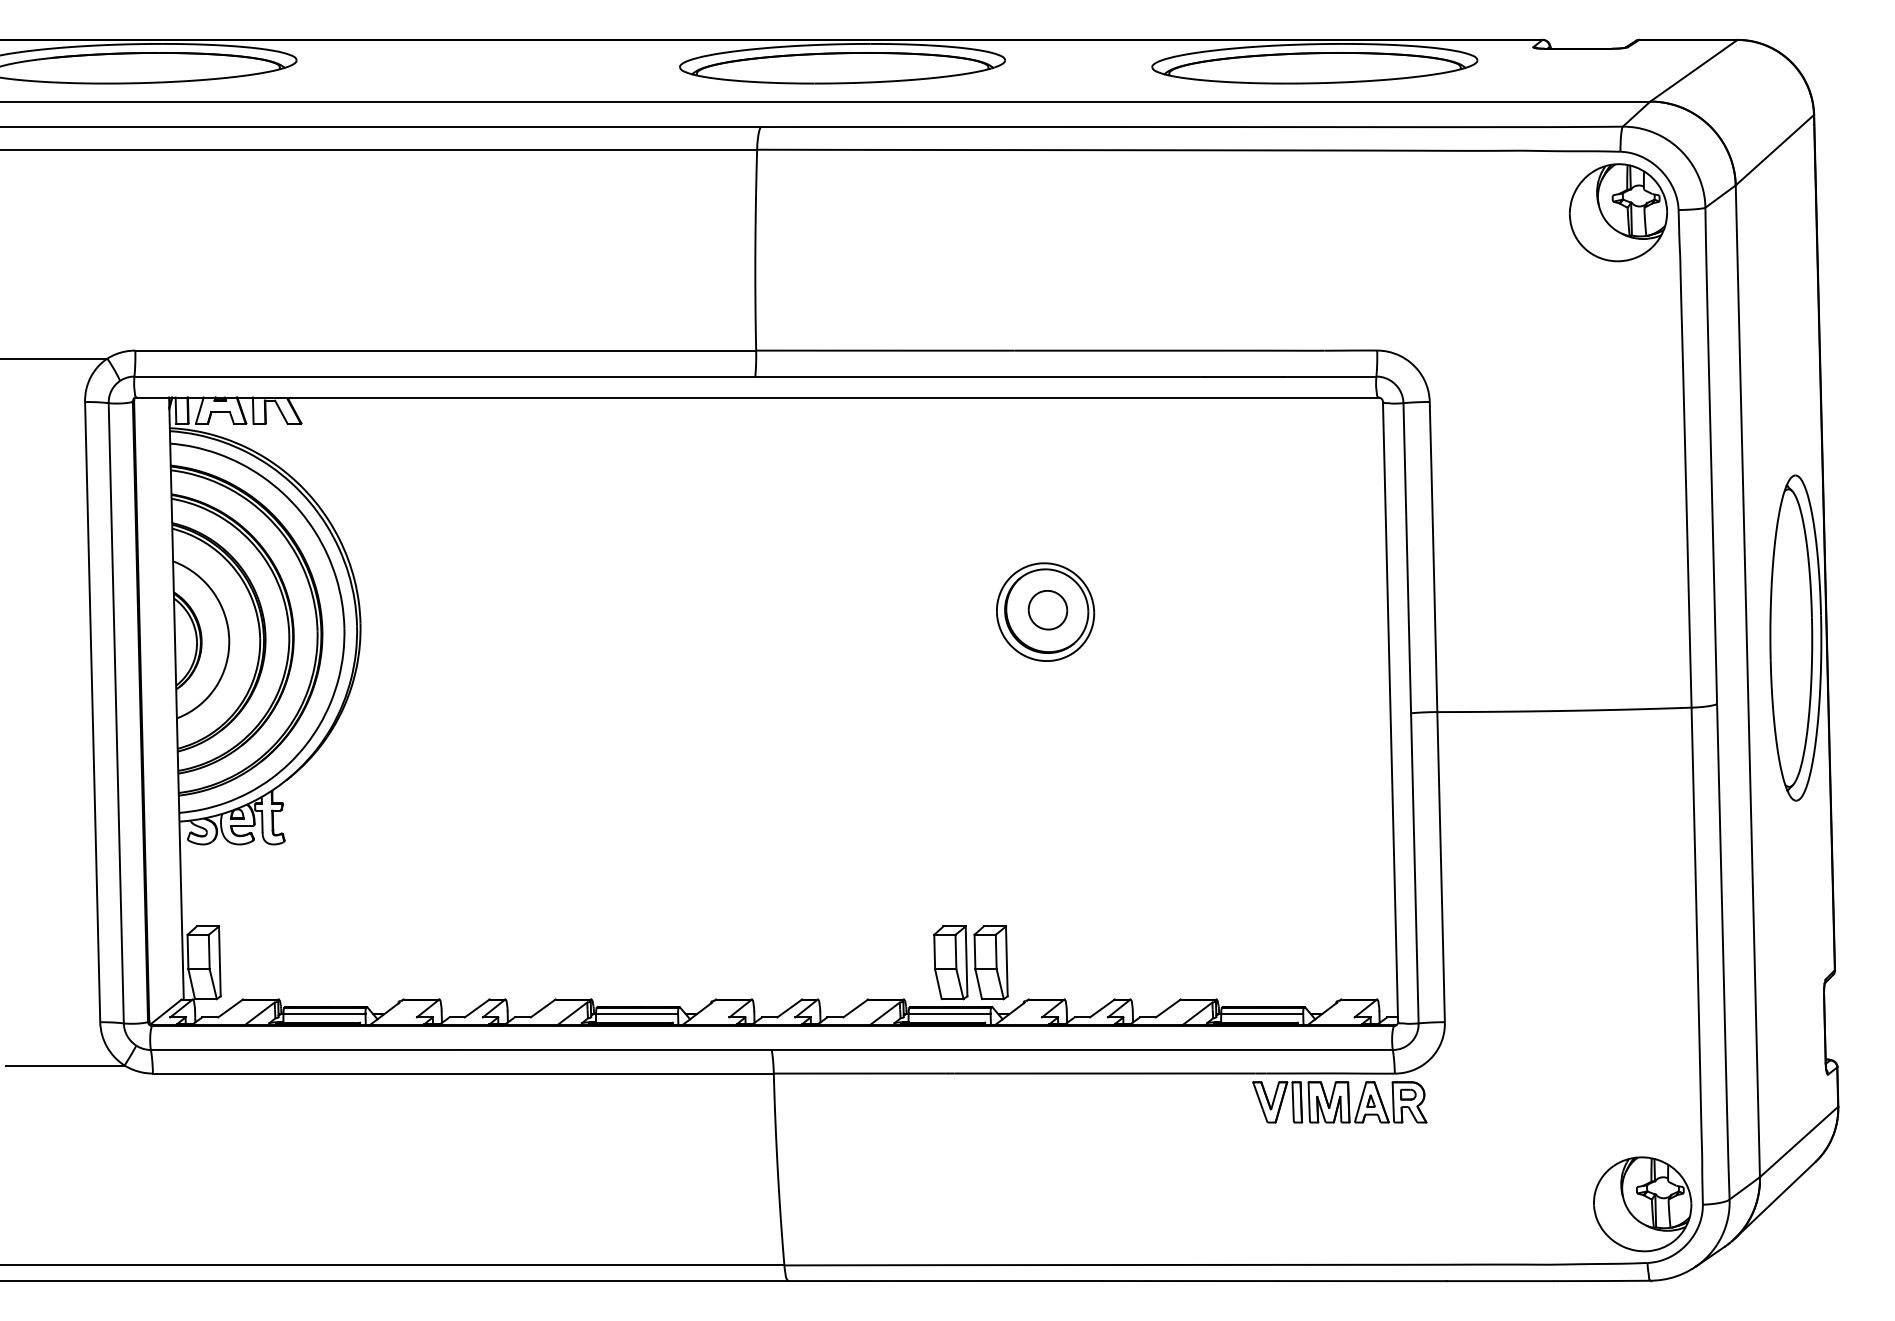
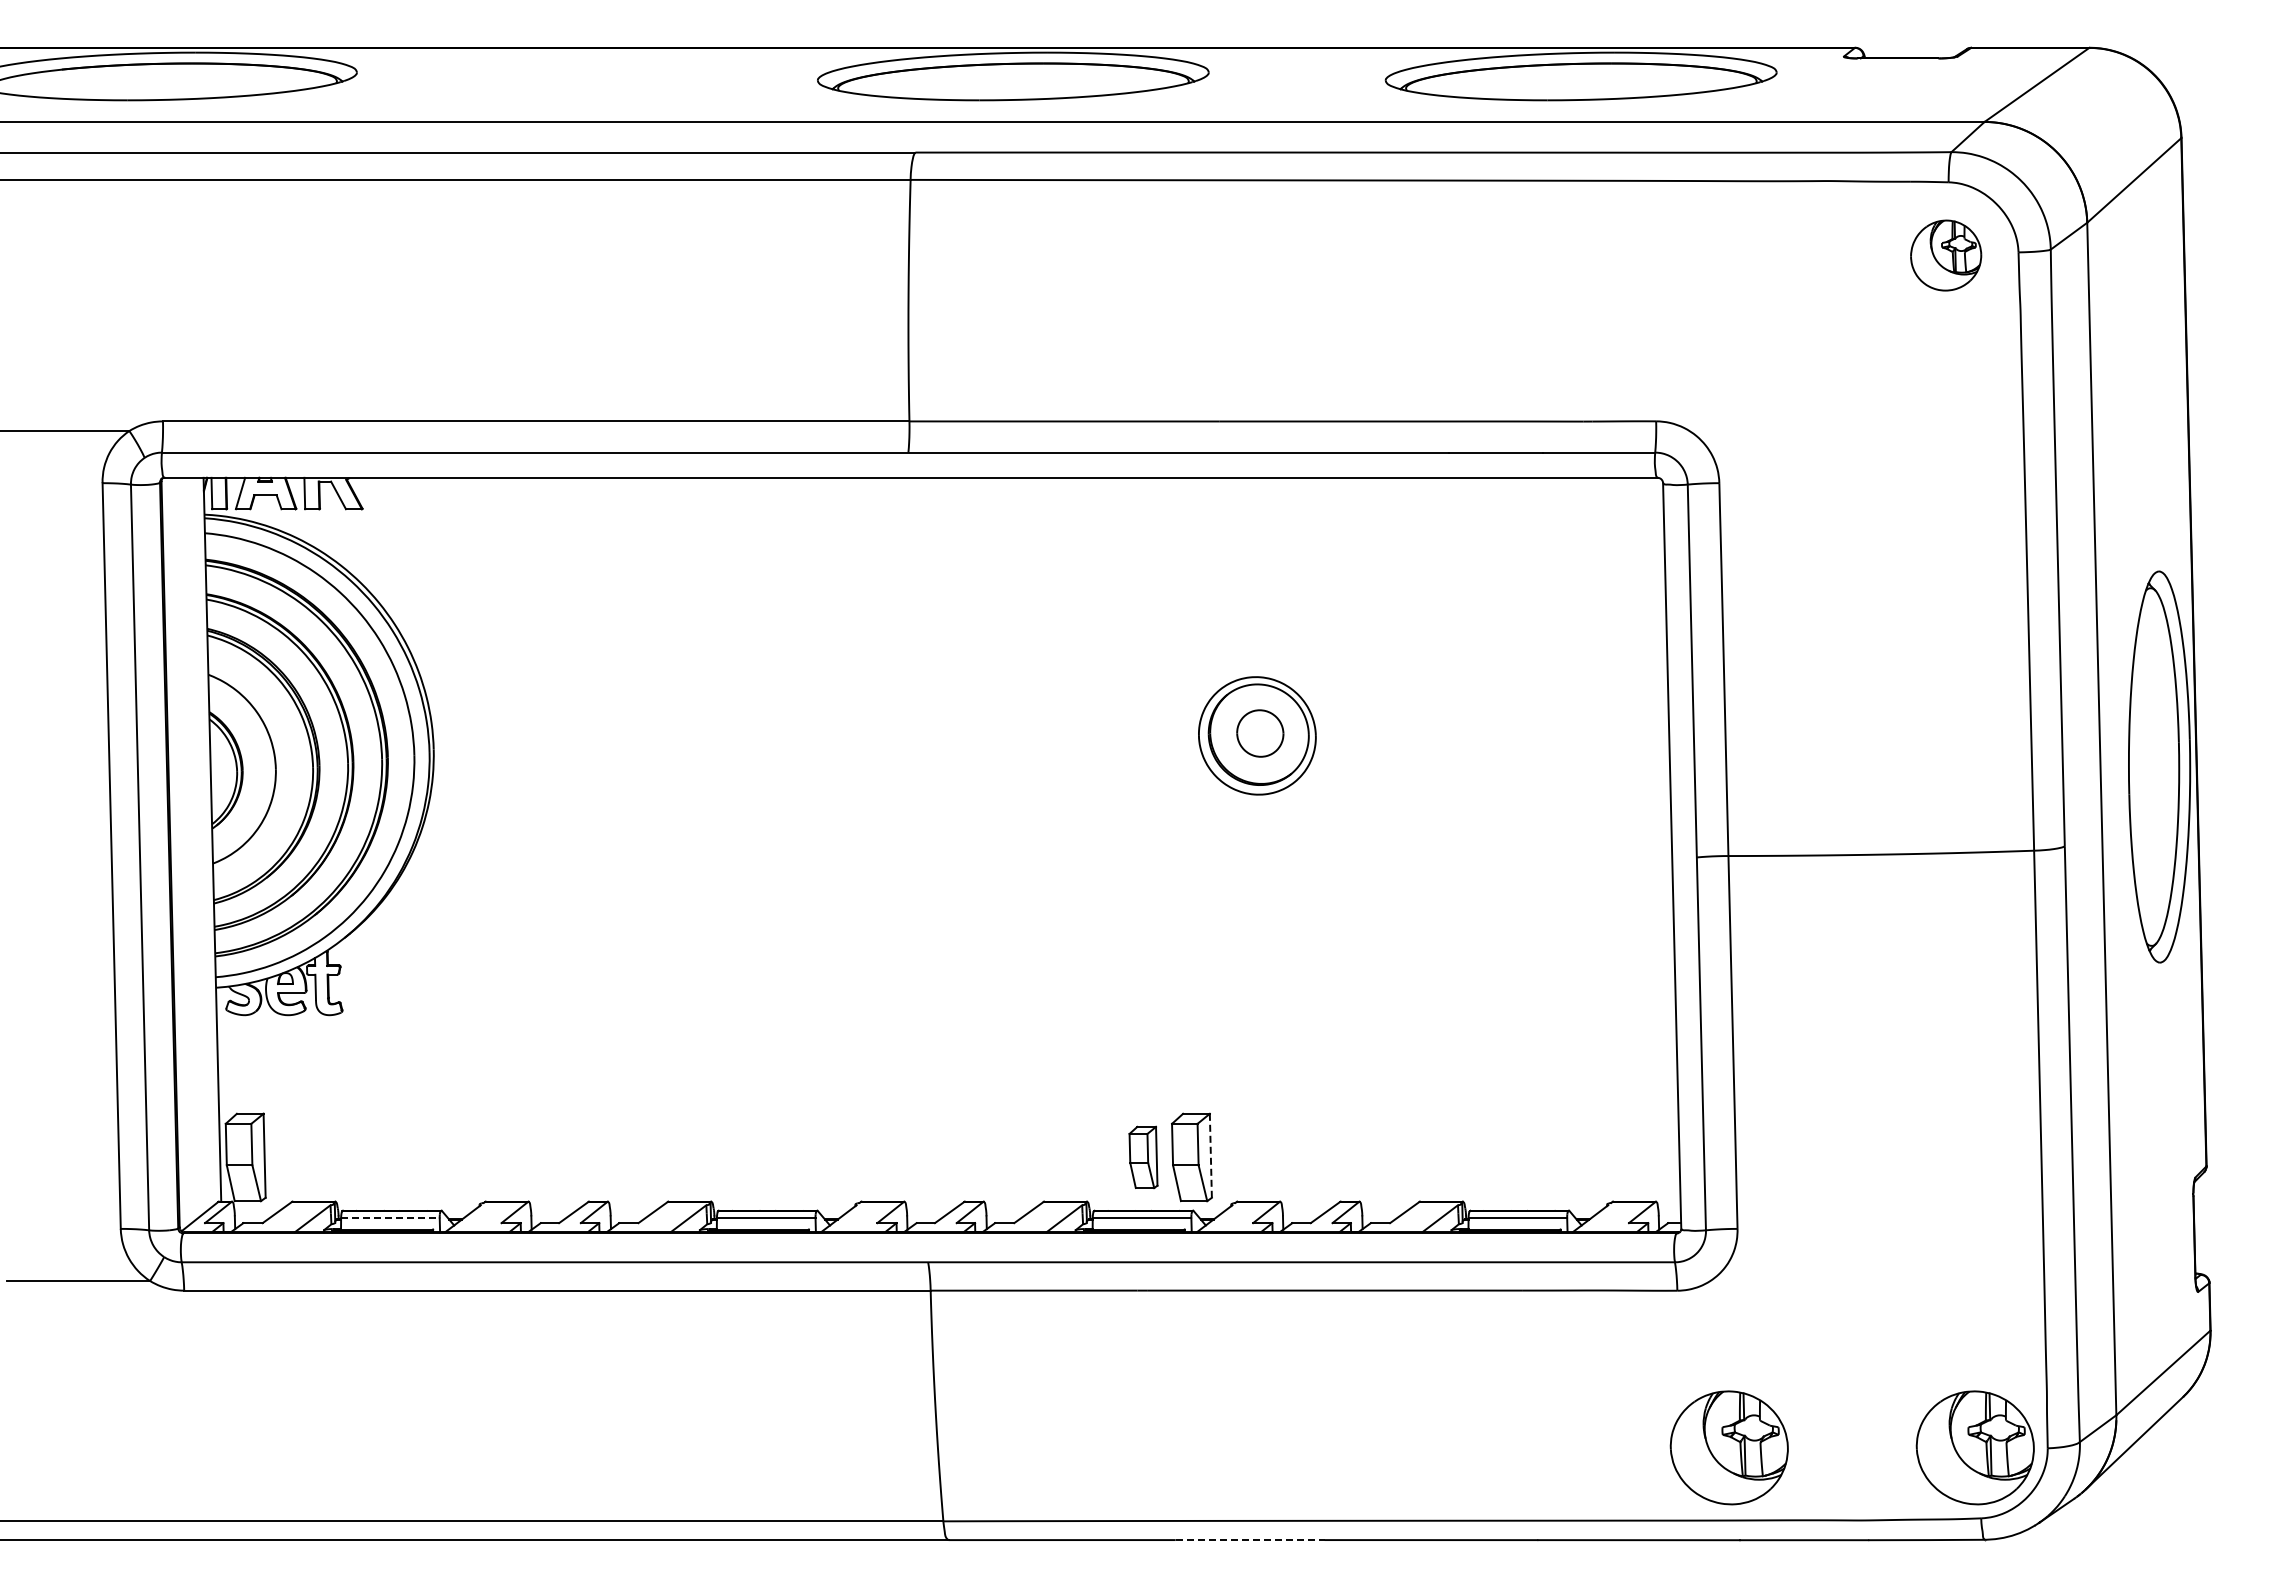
part: (1617, 212) -> (1945, 255), size x0.6
line: (1006, 961) -> (1210, 1155), solid -> dashed
part: (950, 962) -> (1143, 1157), size x0.7
line: (324, 1013) -> (390, 1218), solid -> dashed
part: (1340, 1102) -> (1611, 1325), removed
part: (1437, 1204) -> (1728, 1447), added
line: (1039, 1281) -> (1250, 1540), solid -> dashed

